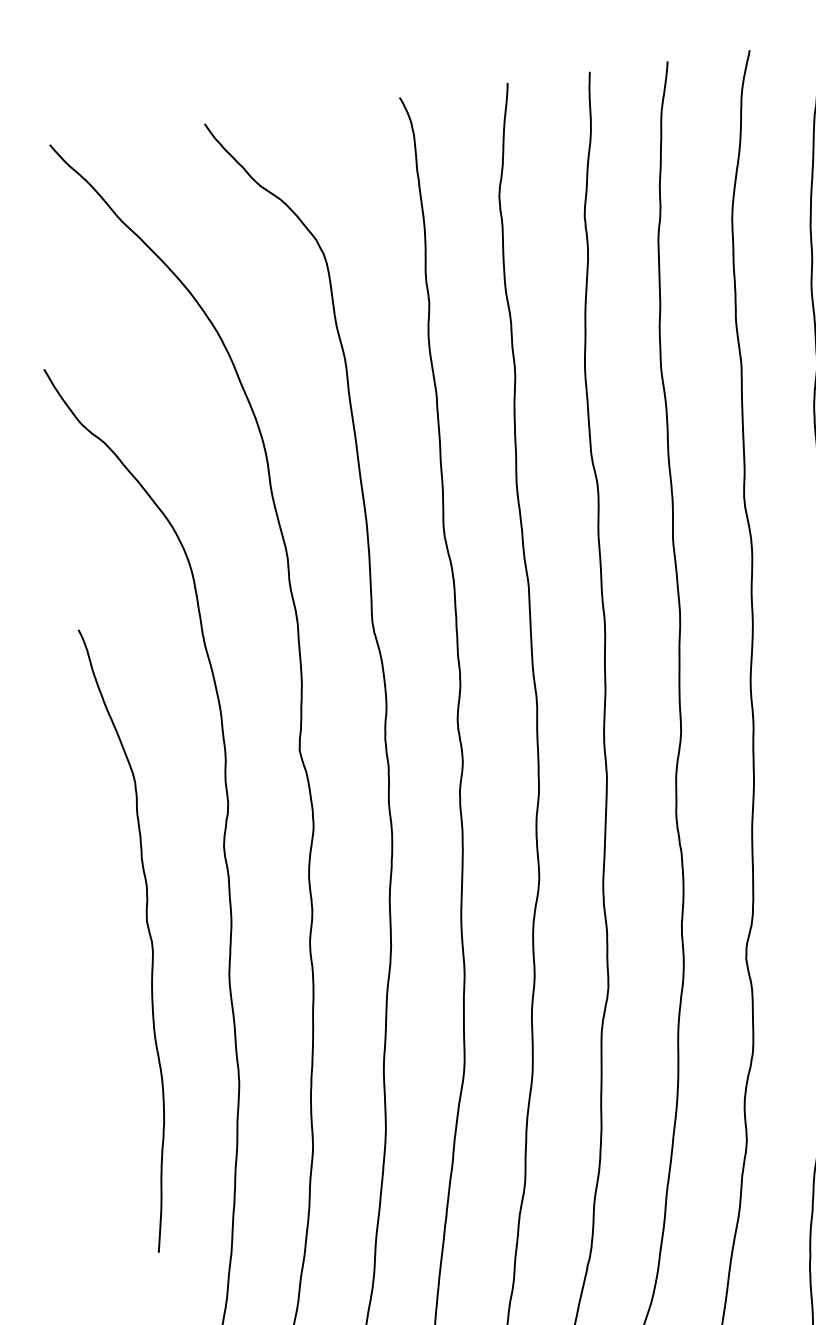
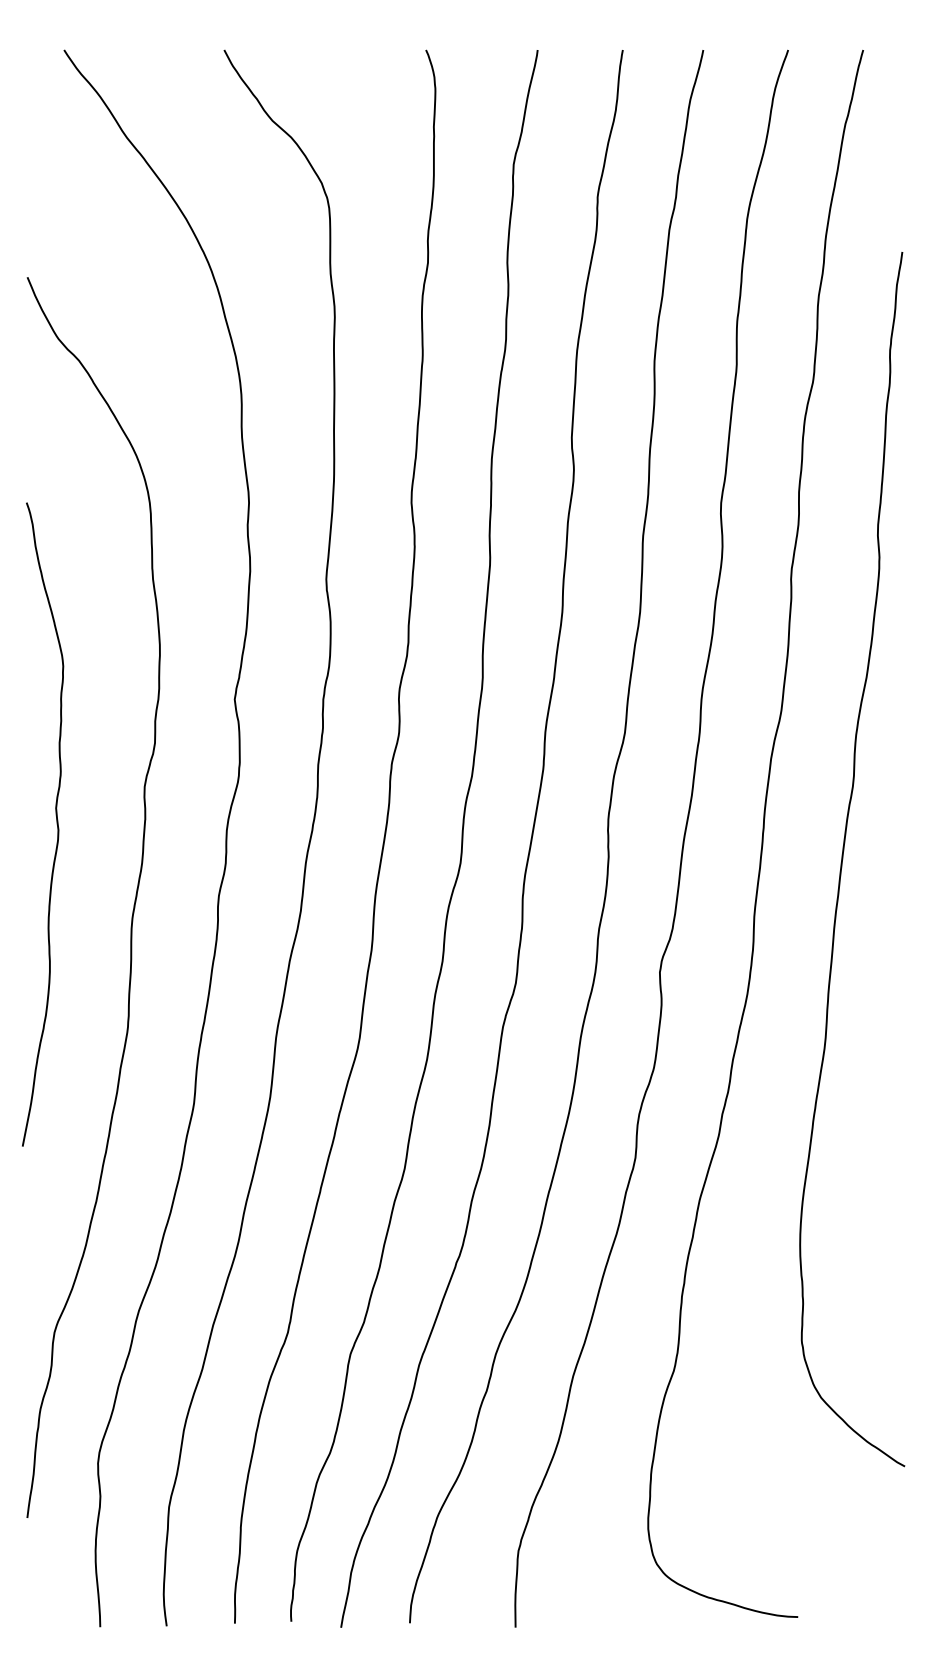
curve: (149, 936) -> (56, 824), moved

